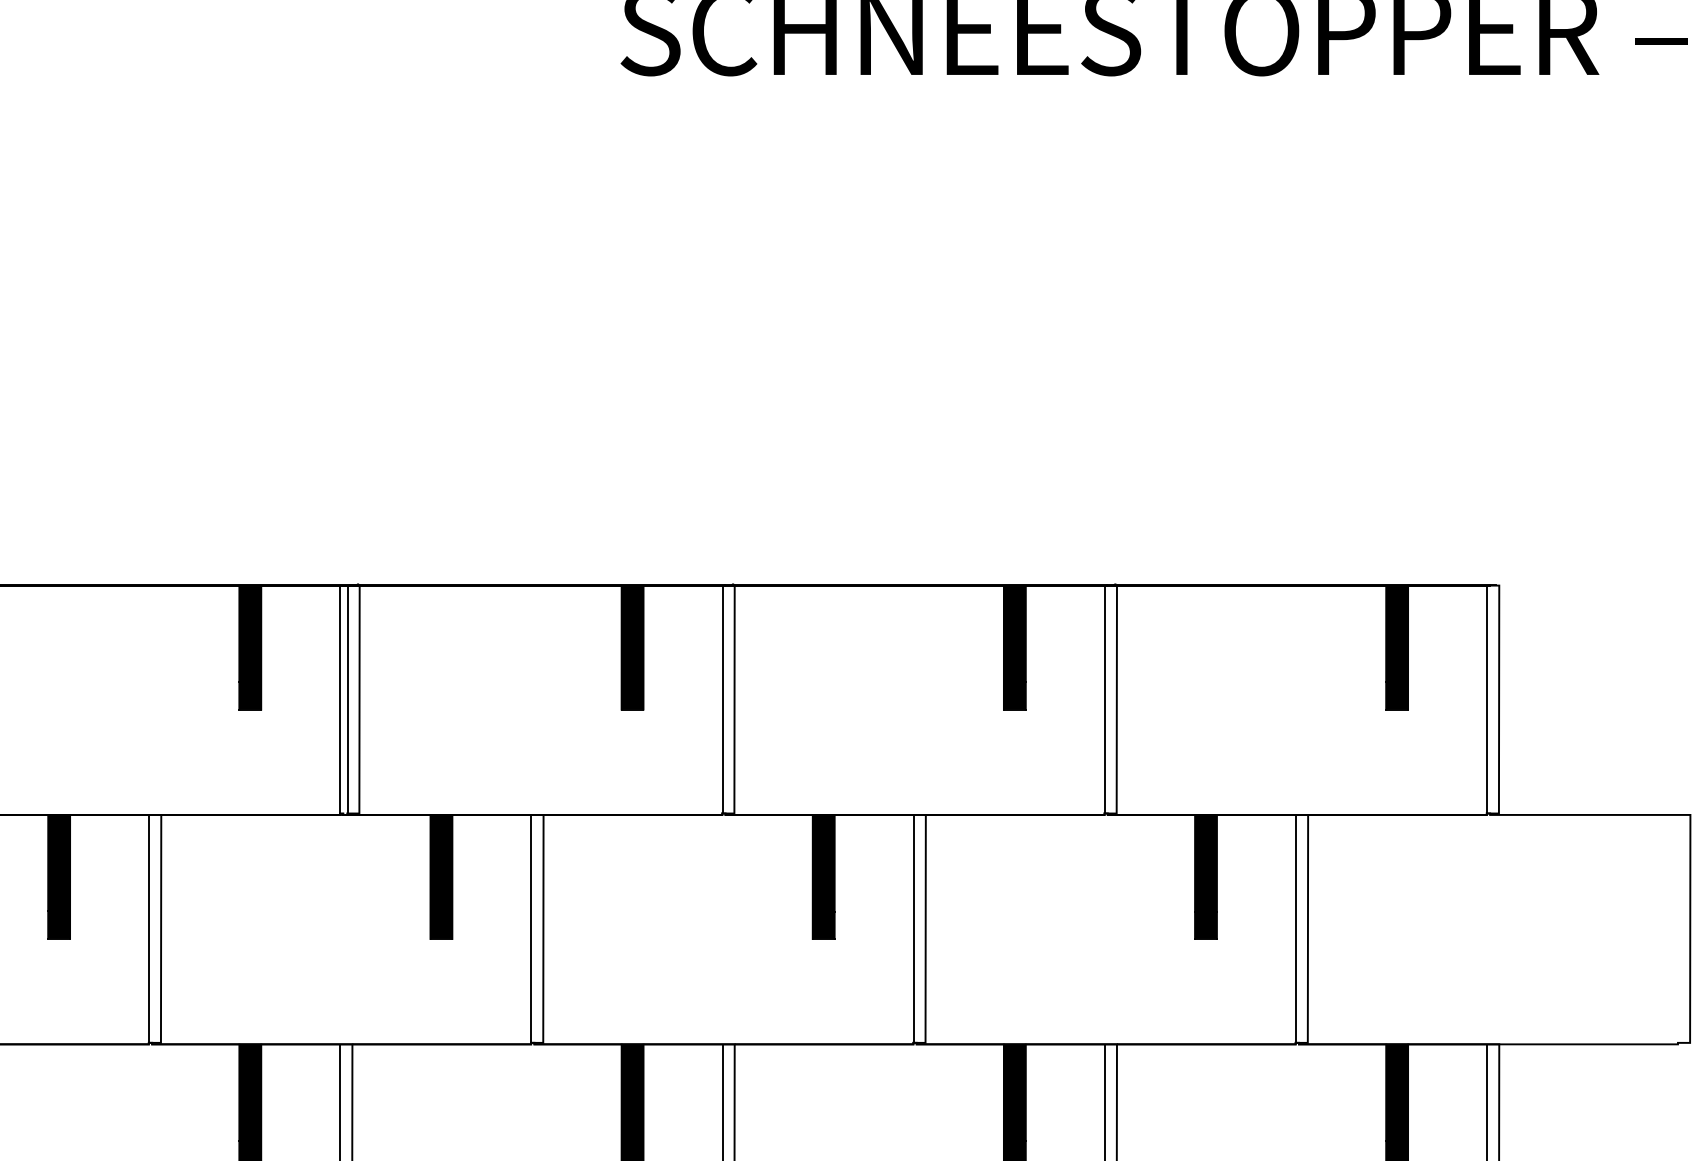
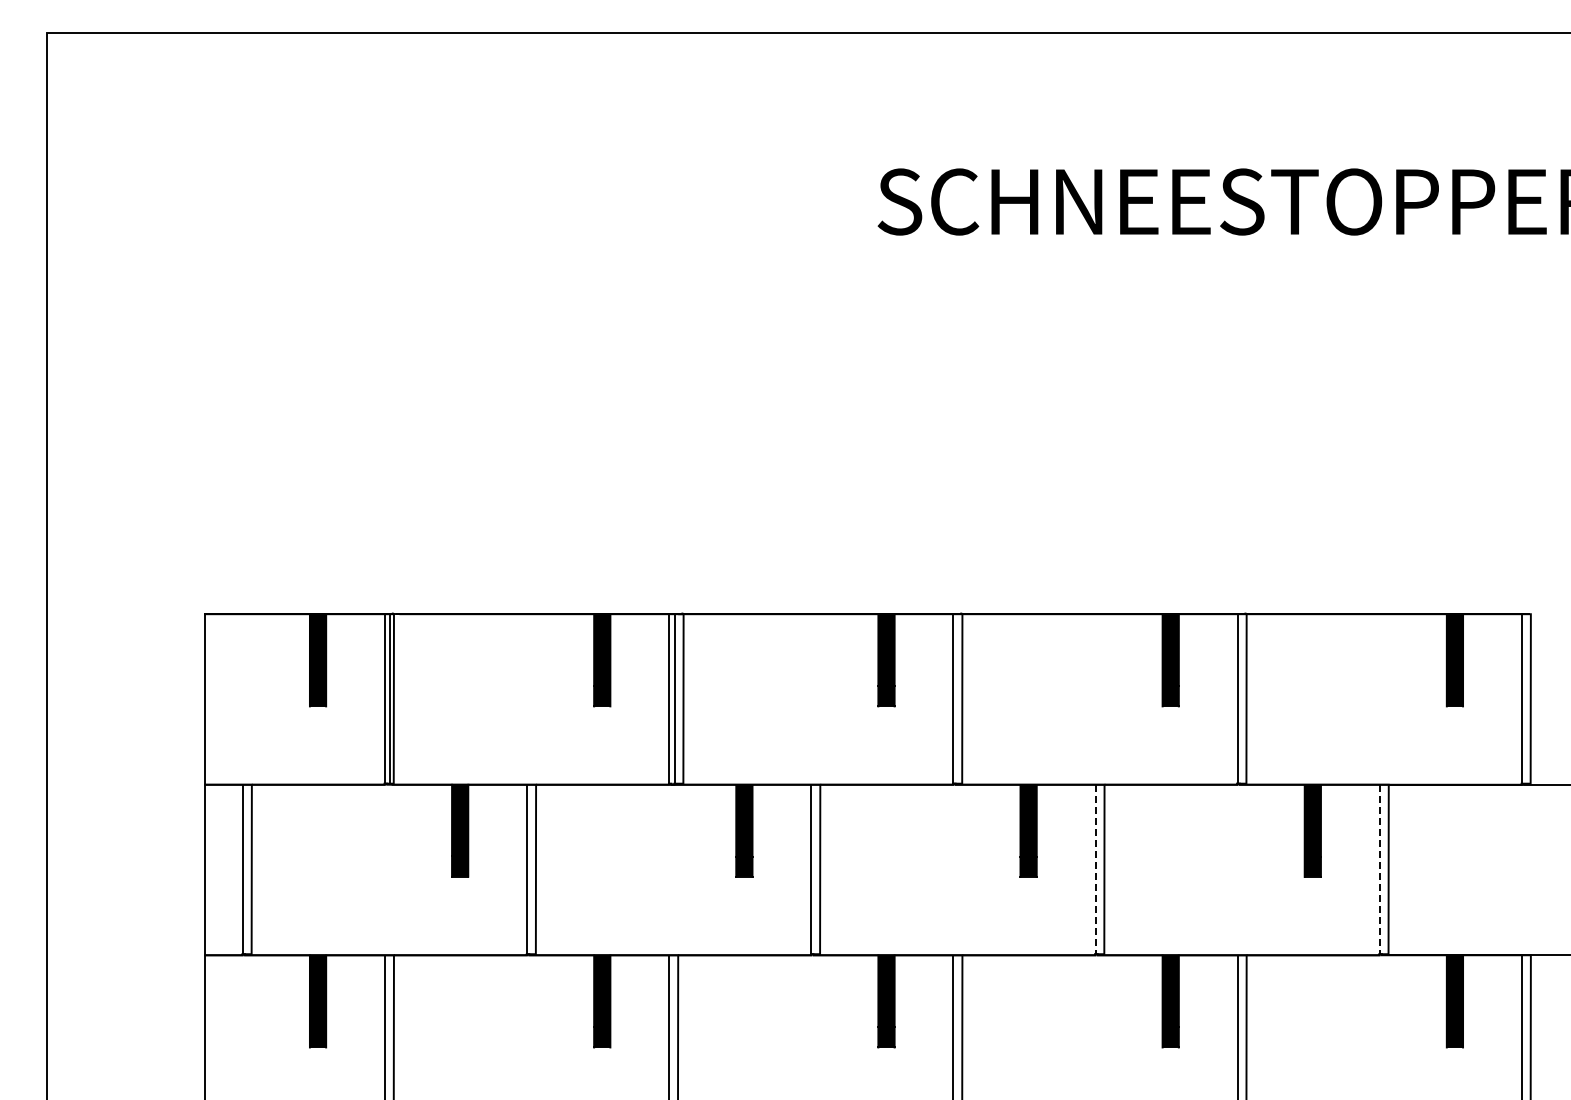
line: (913, 928) -> (1095, 869), solid -> dashed
line: (1295, 928) -> (1379, 869), solid -> dashed

